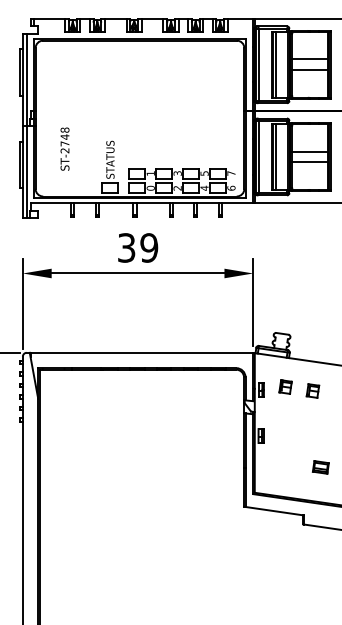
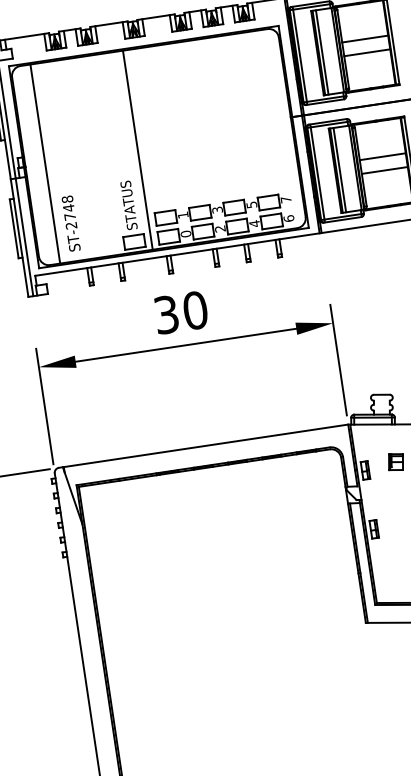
line: (51, 118) -> (45, 163), added
line: (123, 118) -> (137, 150), added
text: (64, 148) -> (70, 222), moved
text: (149, 247) -> (195, 309), 39 -> 30

